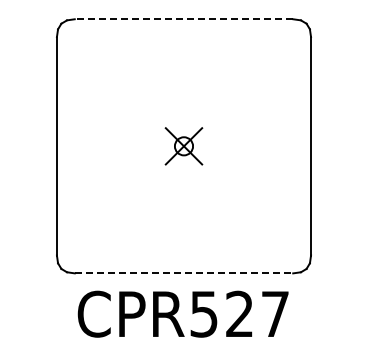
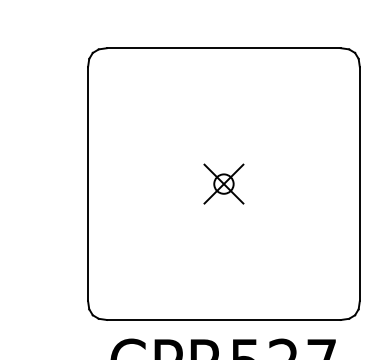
line: (183, 19) -> (223, 48), dashed -> solid
line: (184, 273) -> (224, 320), dashed -> solid

